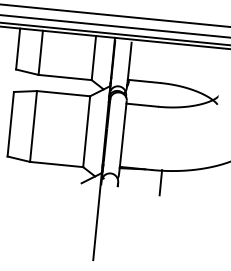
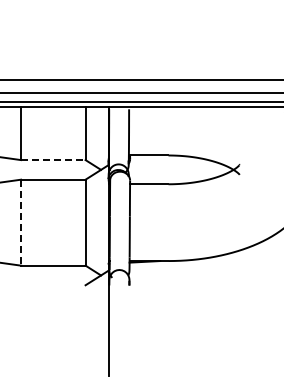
line: (65, 77) -> (53, 160), solid -> dashed
line: (33, 126) -> (21, 222), solid -> dashed
line: (160, 182) -> (180, 274), removed

